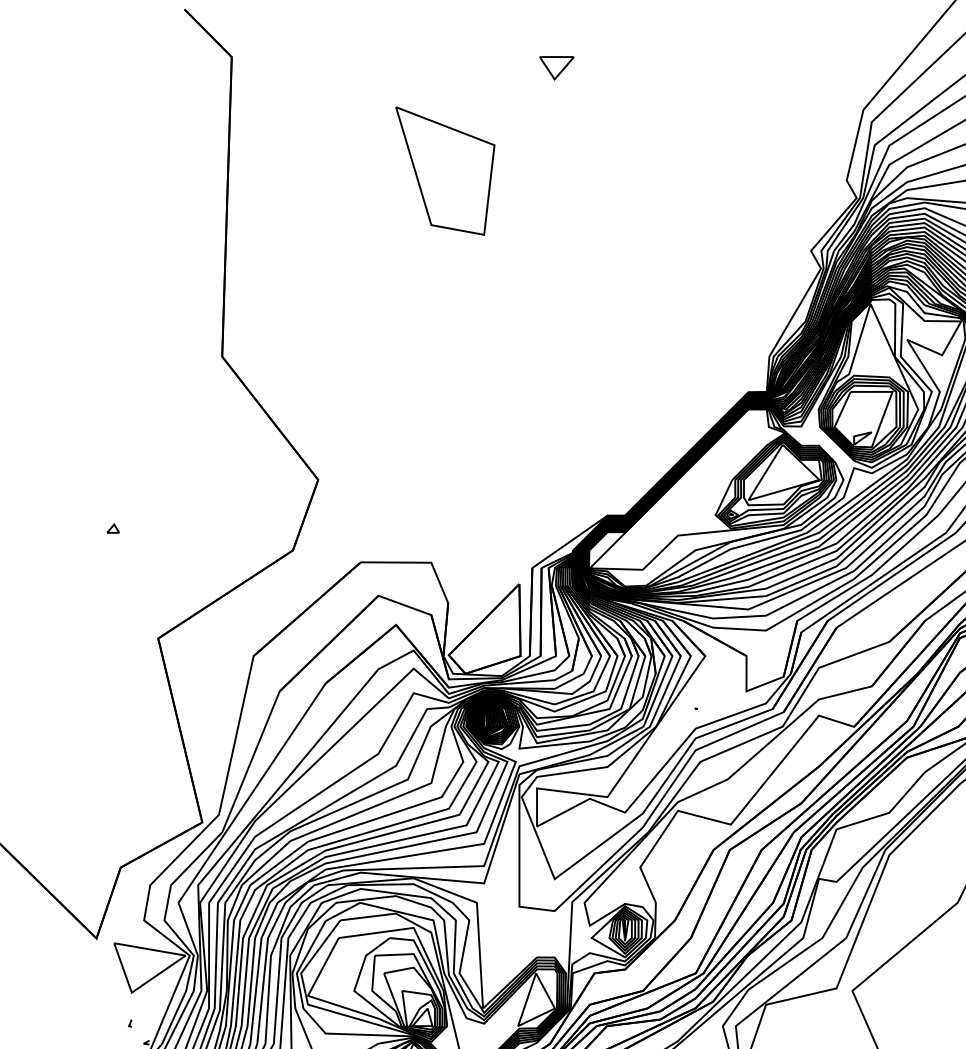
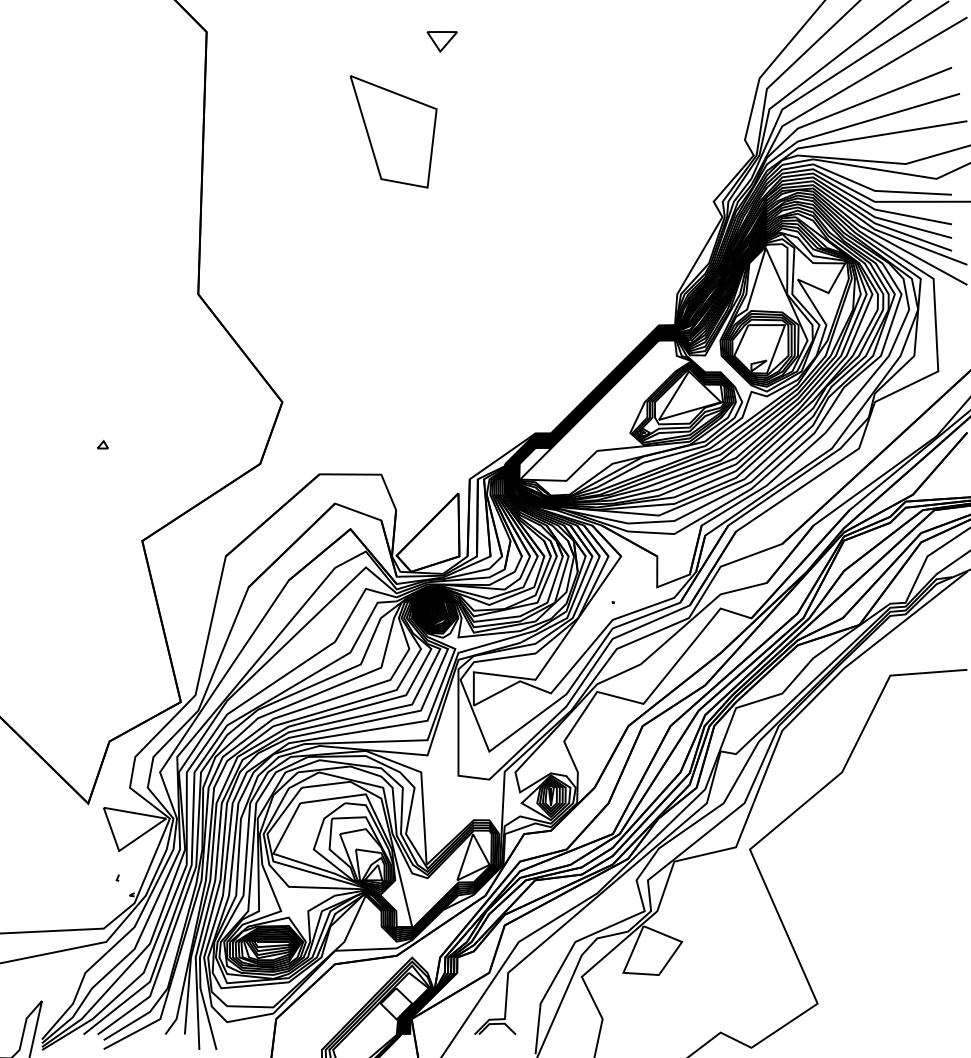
part: (556, 67) -> (441, 41), moved

